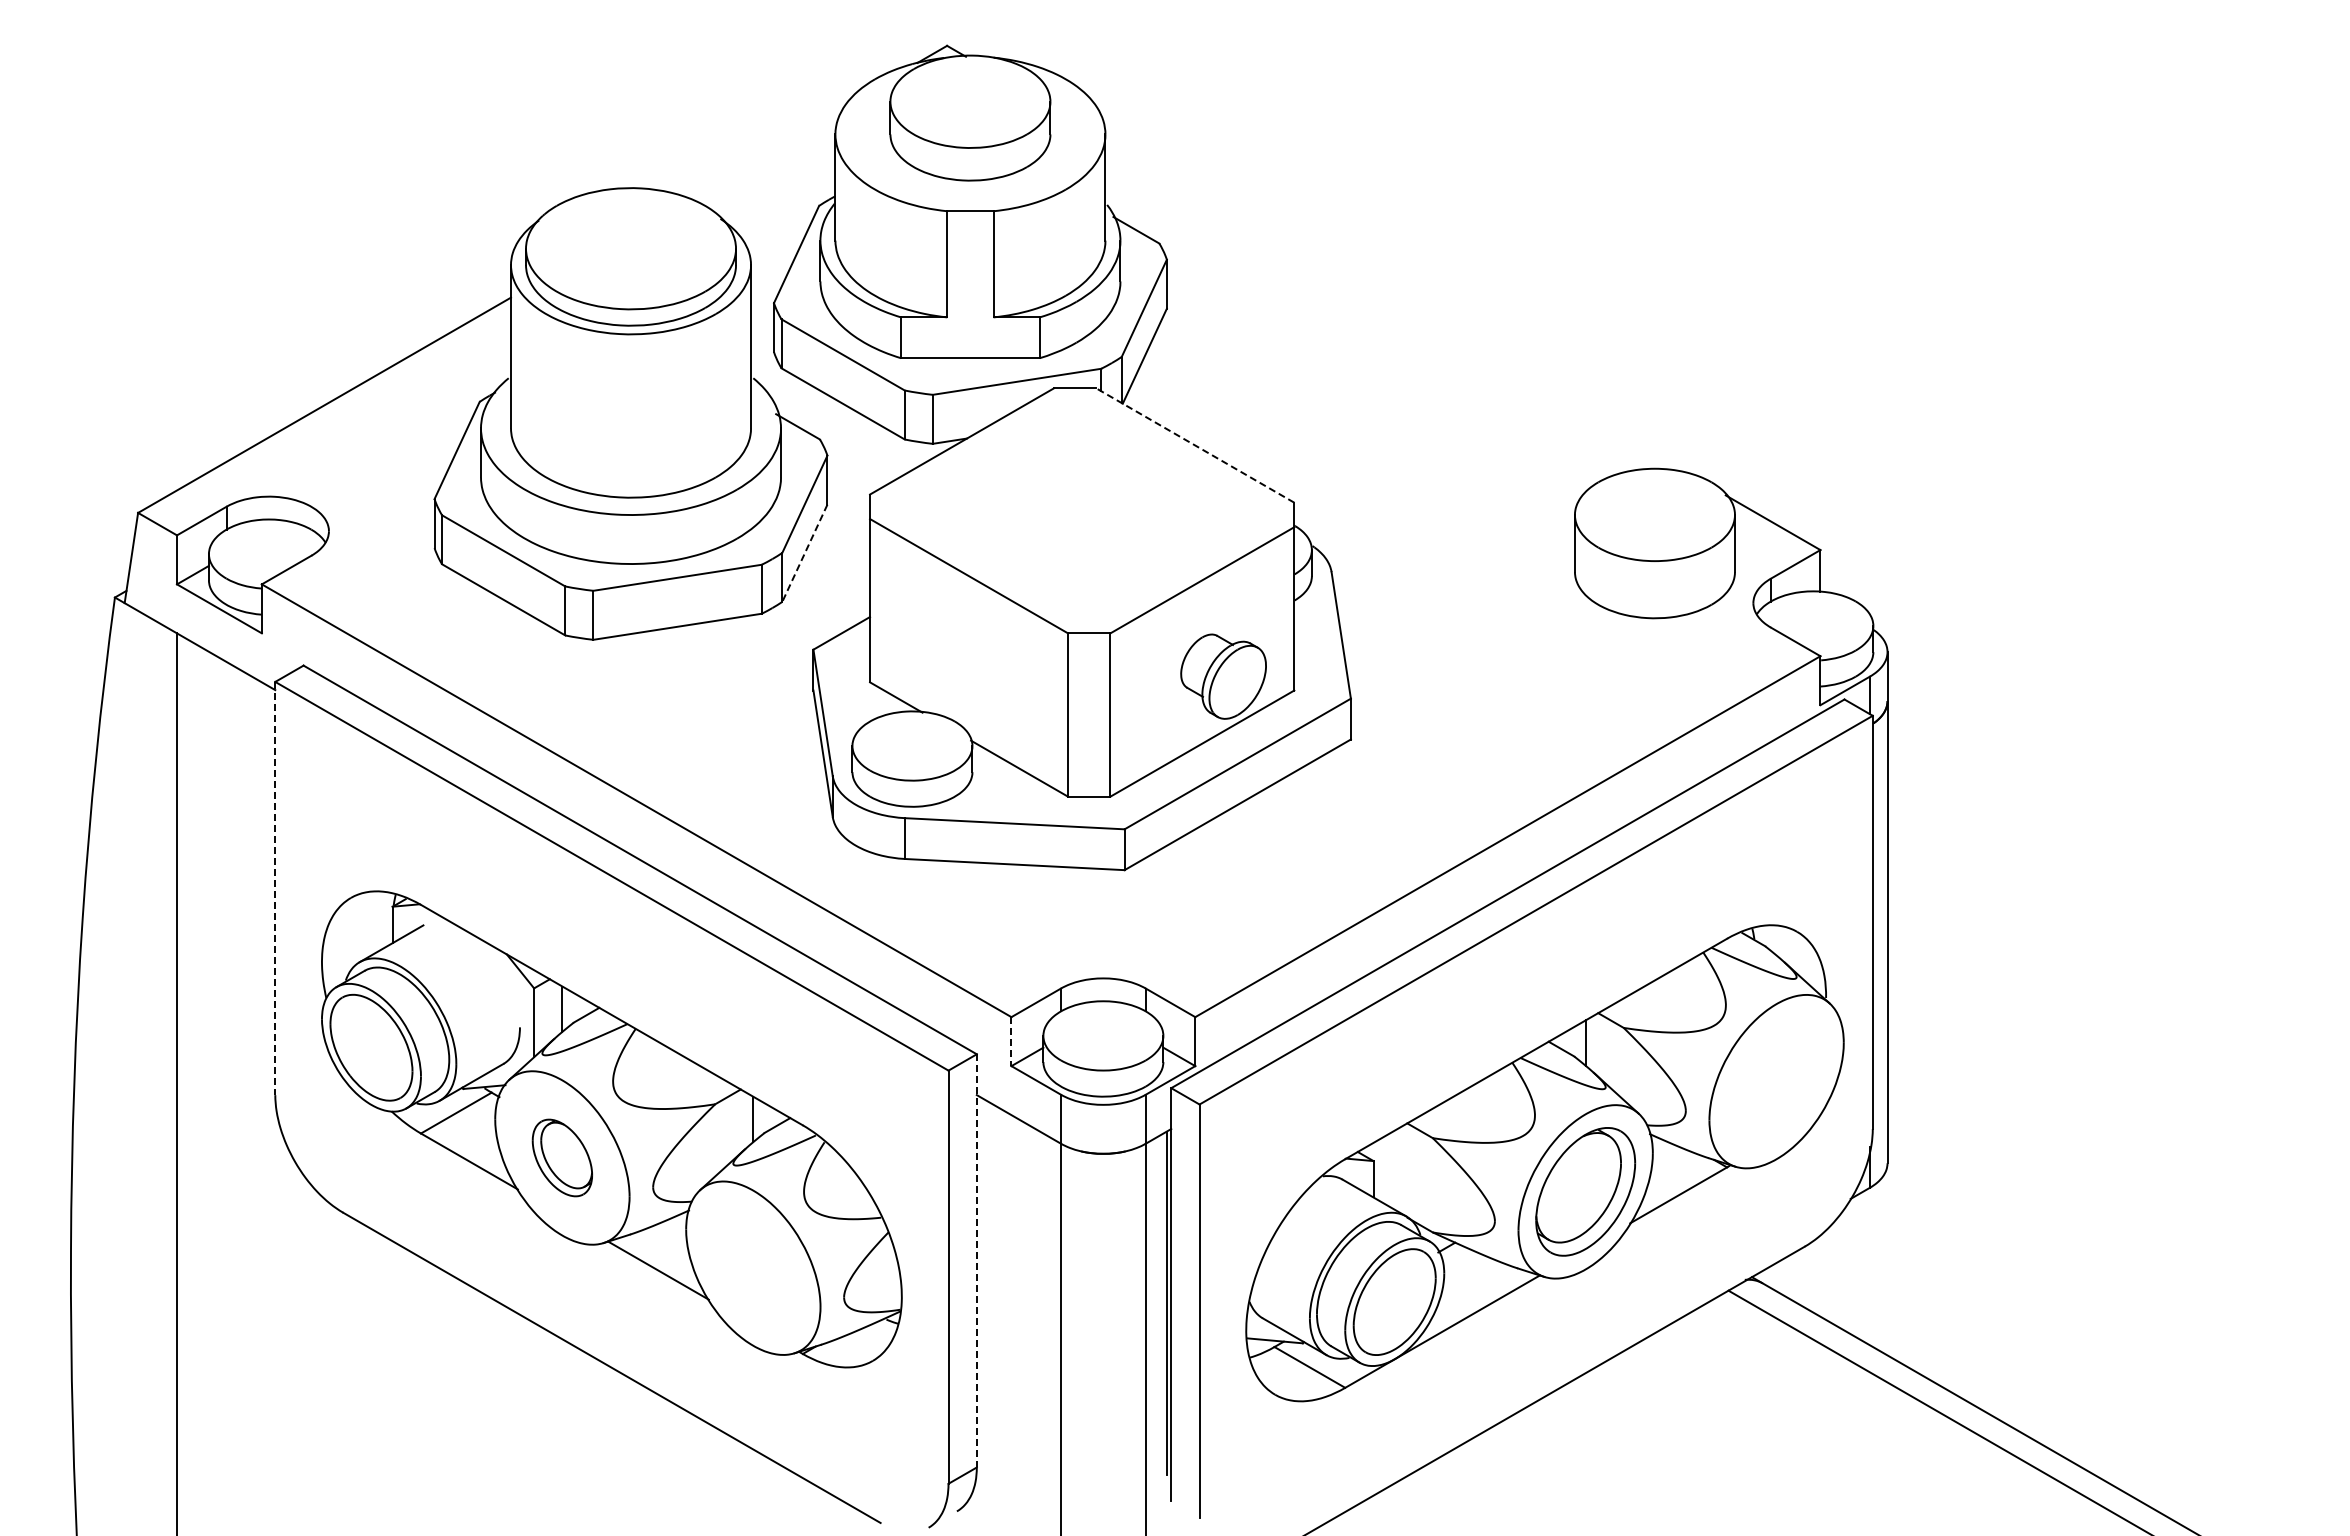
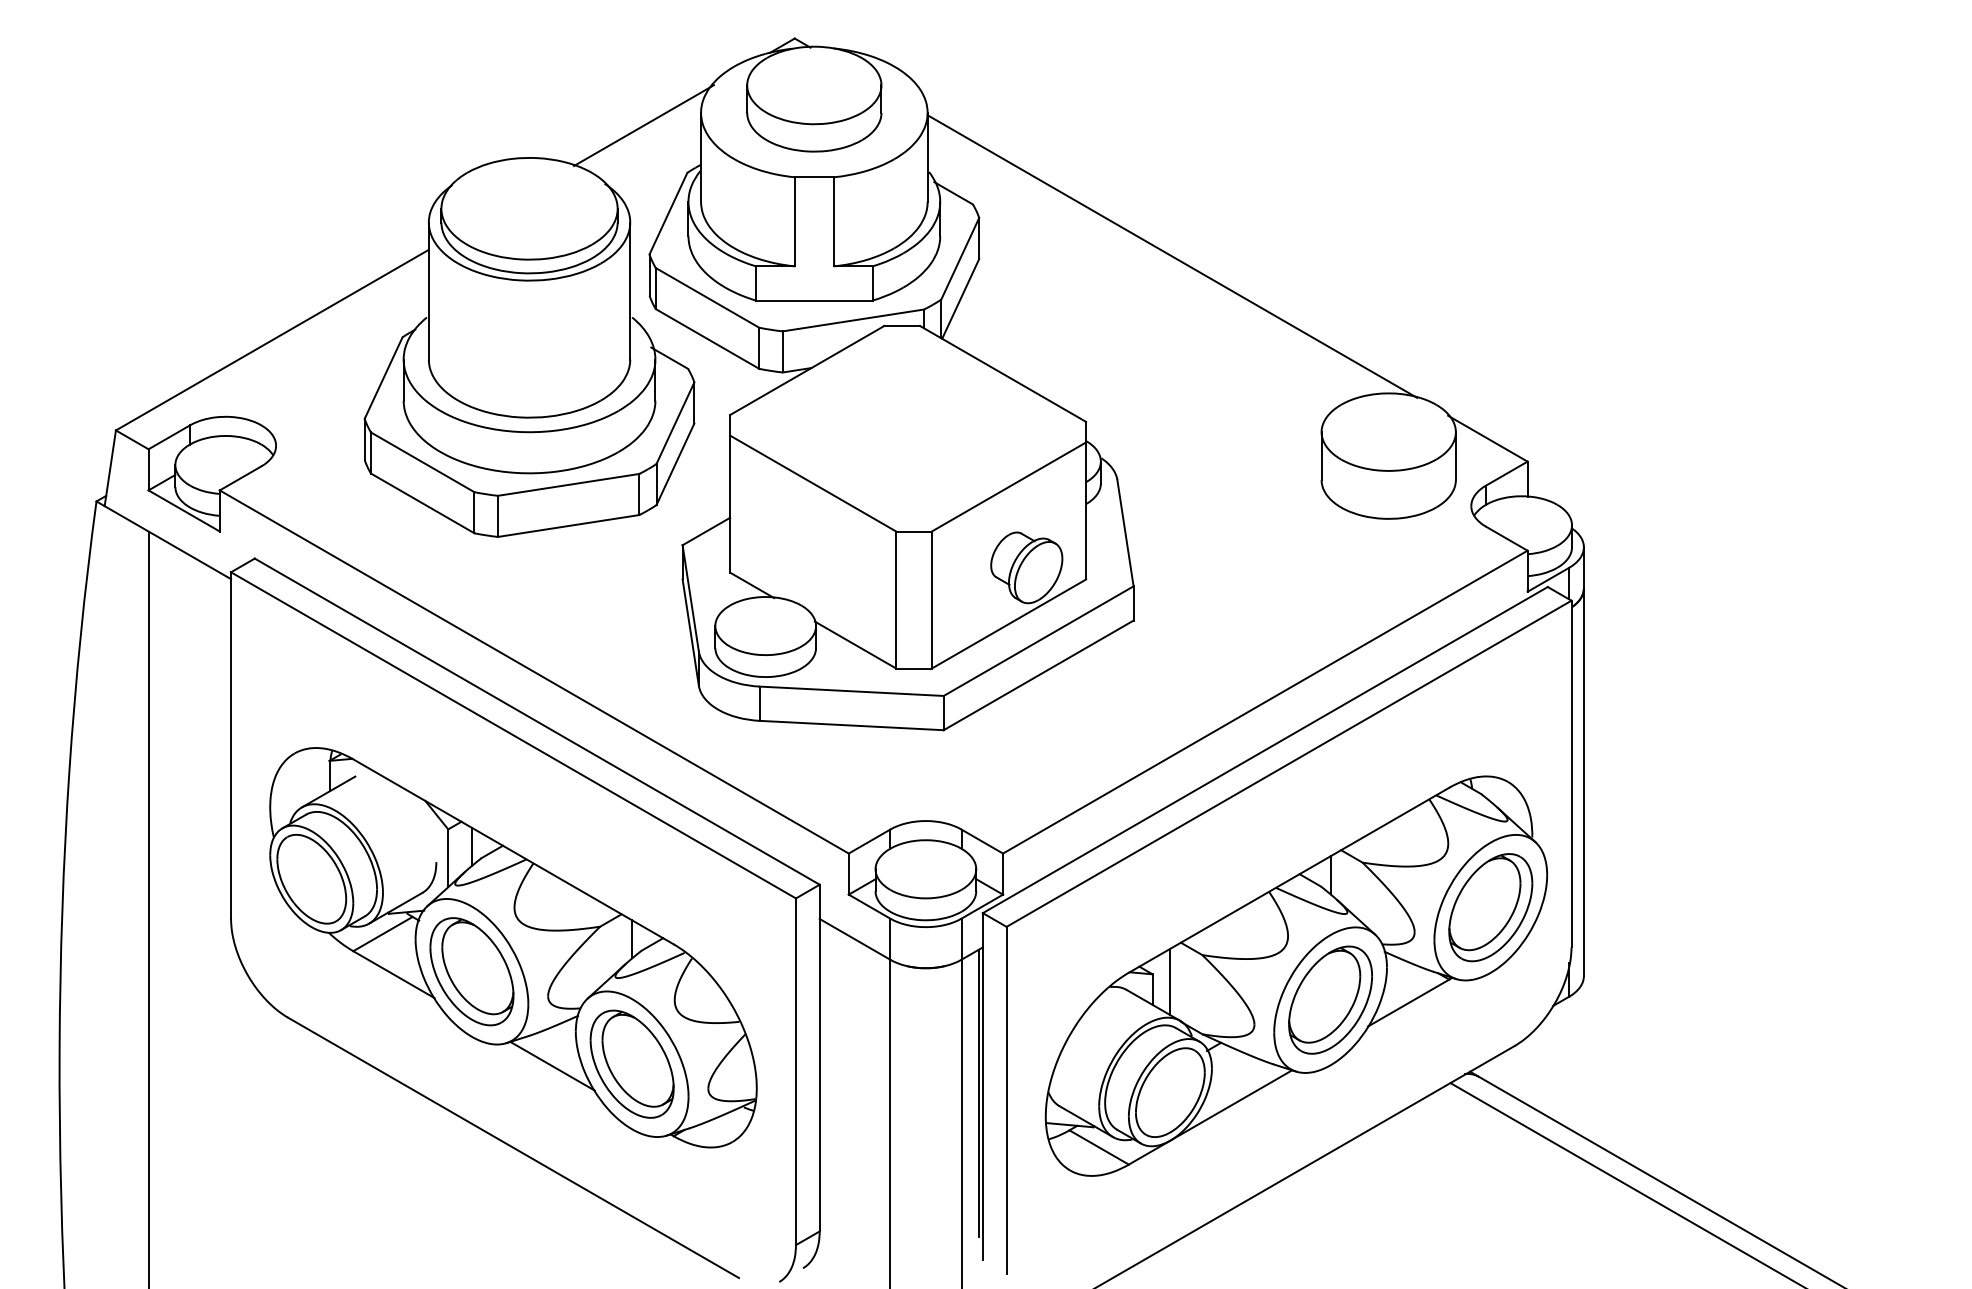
line: (766, 149) -> (643, 125), added
line: (1396, 305) -> (1171, 256), added
line: (1194, 445) -> (1002, 373), dashed -> solid
line: (804, 553) -> (675, 464), dashed -> solid
line: (275, 888) -> (231, 745), dashed -> solid
line: (1011, 1042) -> (848, 874), dashed -> solid
part: (1776, 1081) -> (1490, 907), added
part: (562, 1157) -> (472, 971), size x1.67
line: (1394, 1169) -> (1170, 981), added
line: (976, 1260) -> (819, 1057), dashed -> solid
part: (753, 1267) -> (632, 1063), added

